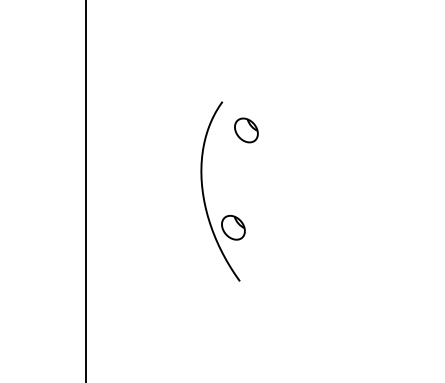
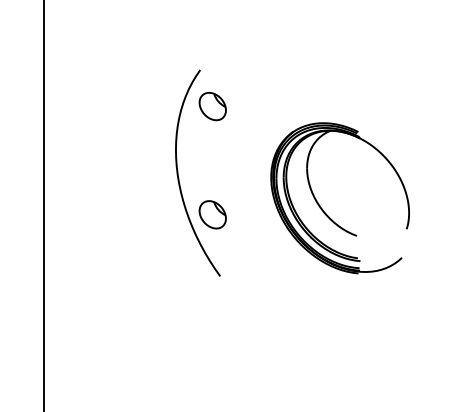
part: (246, 130) -> (212, 106), moved
part: (329, 222) -> (323, 208), added

